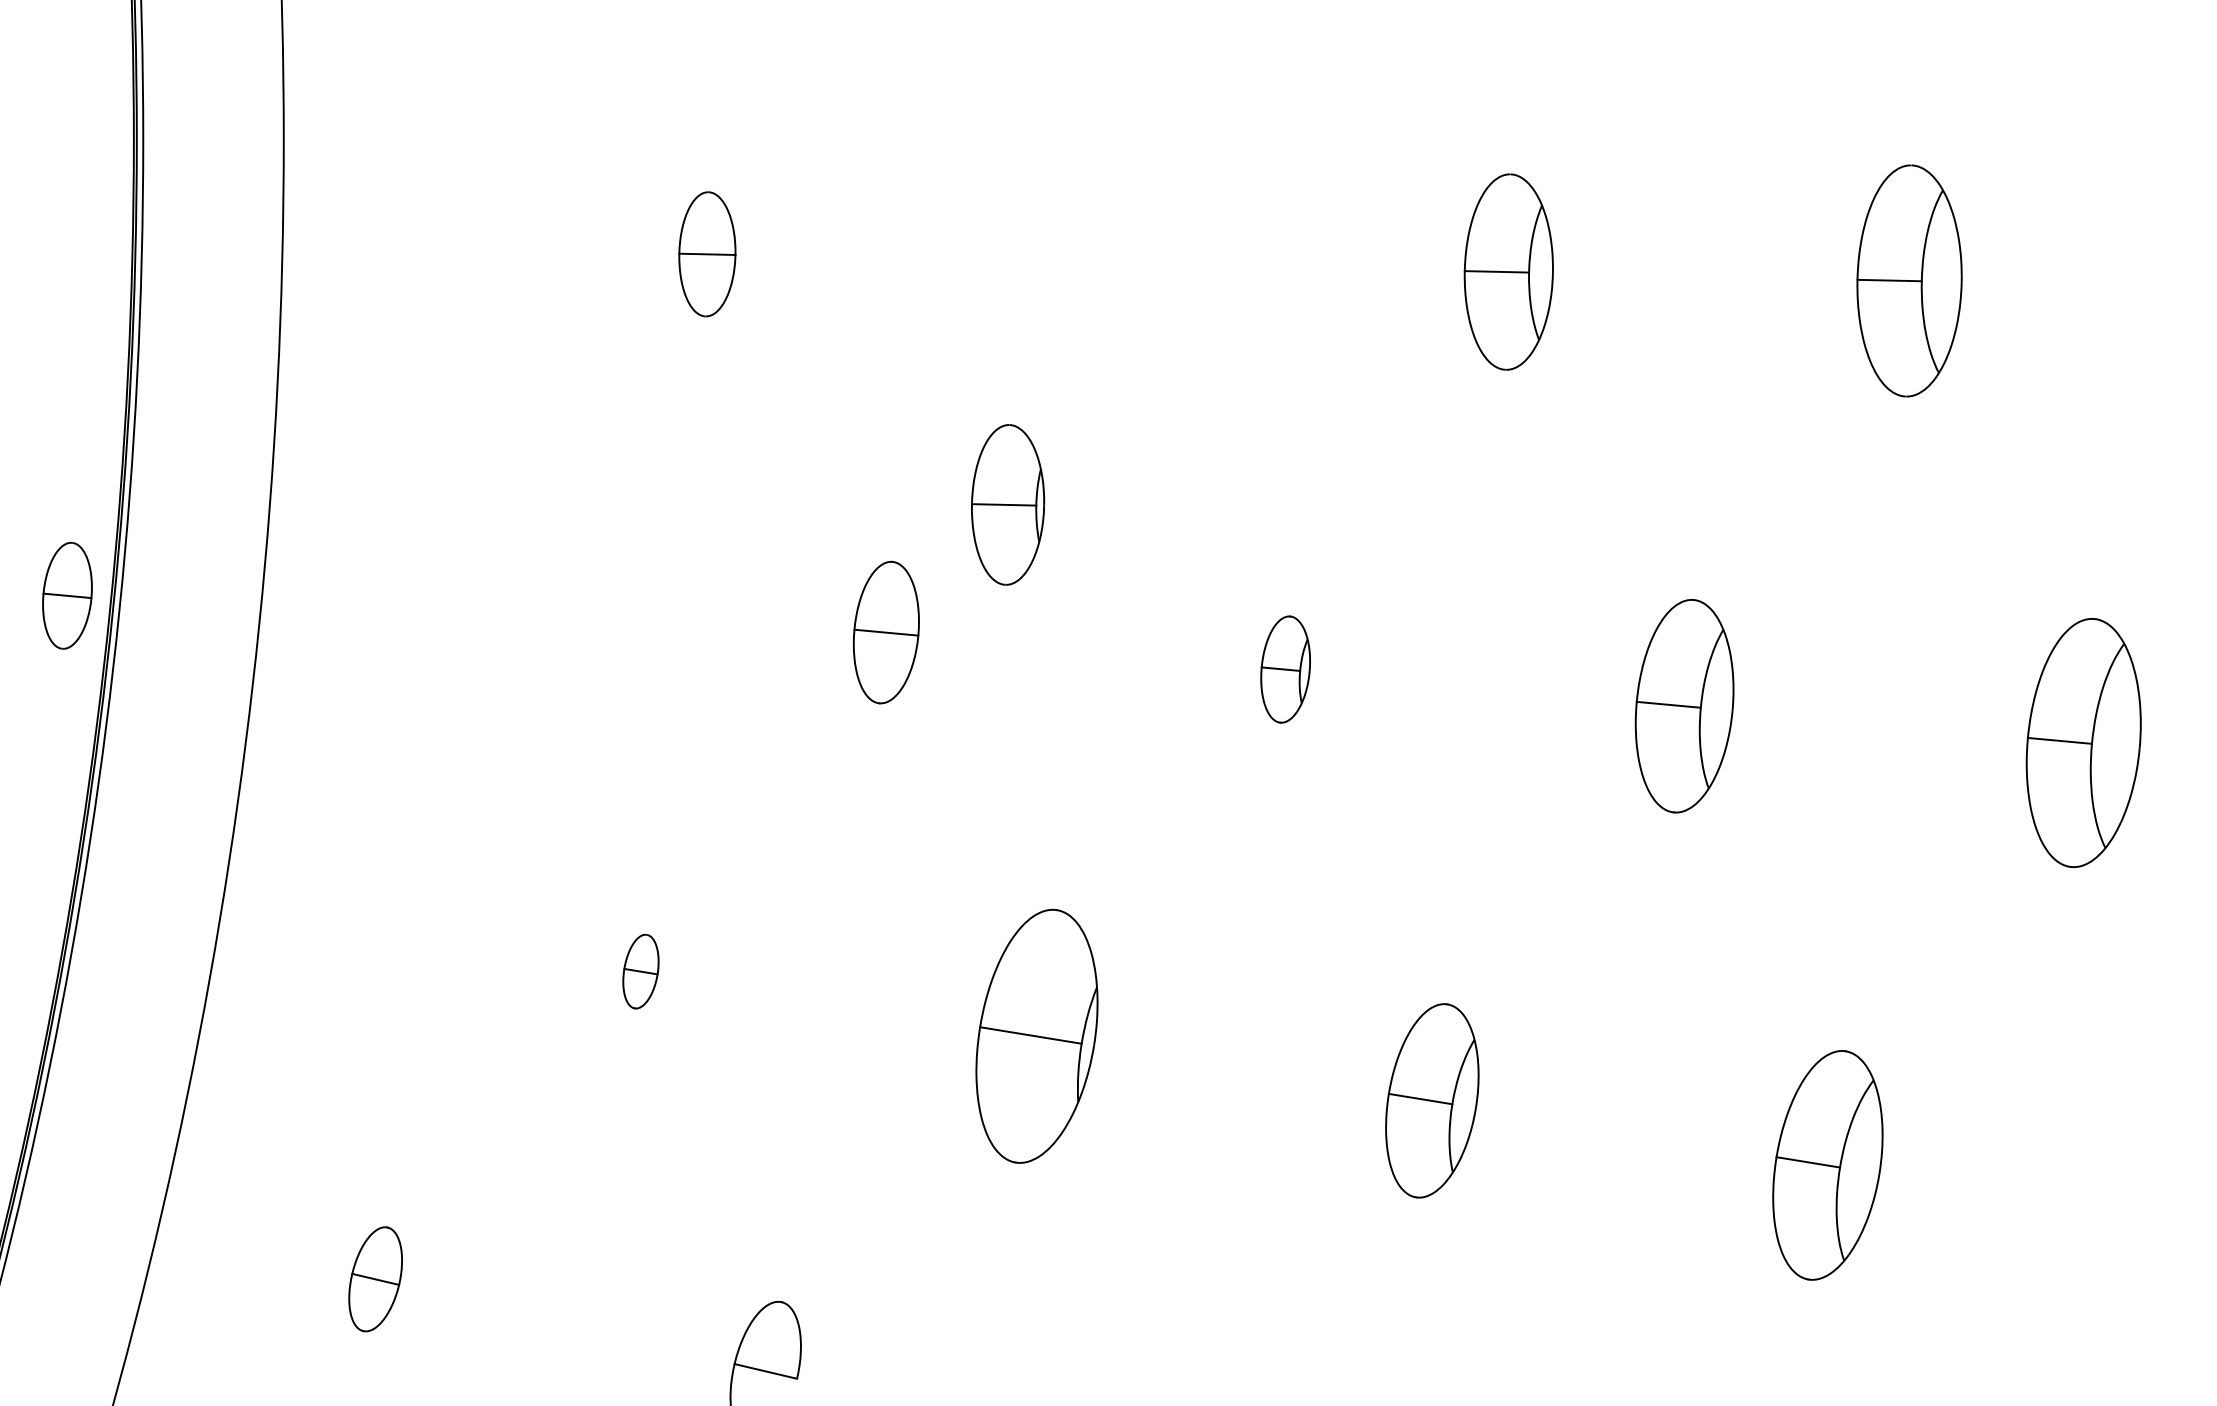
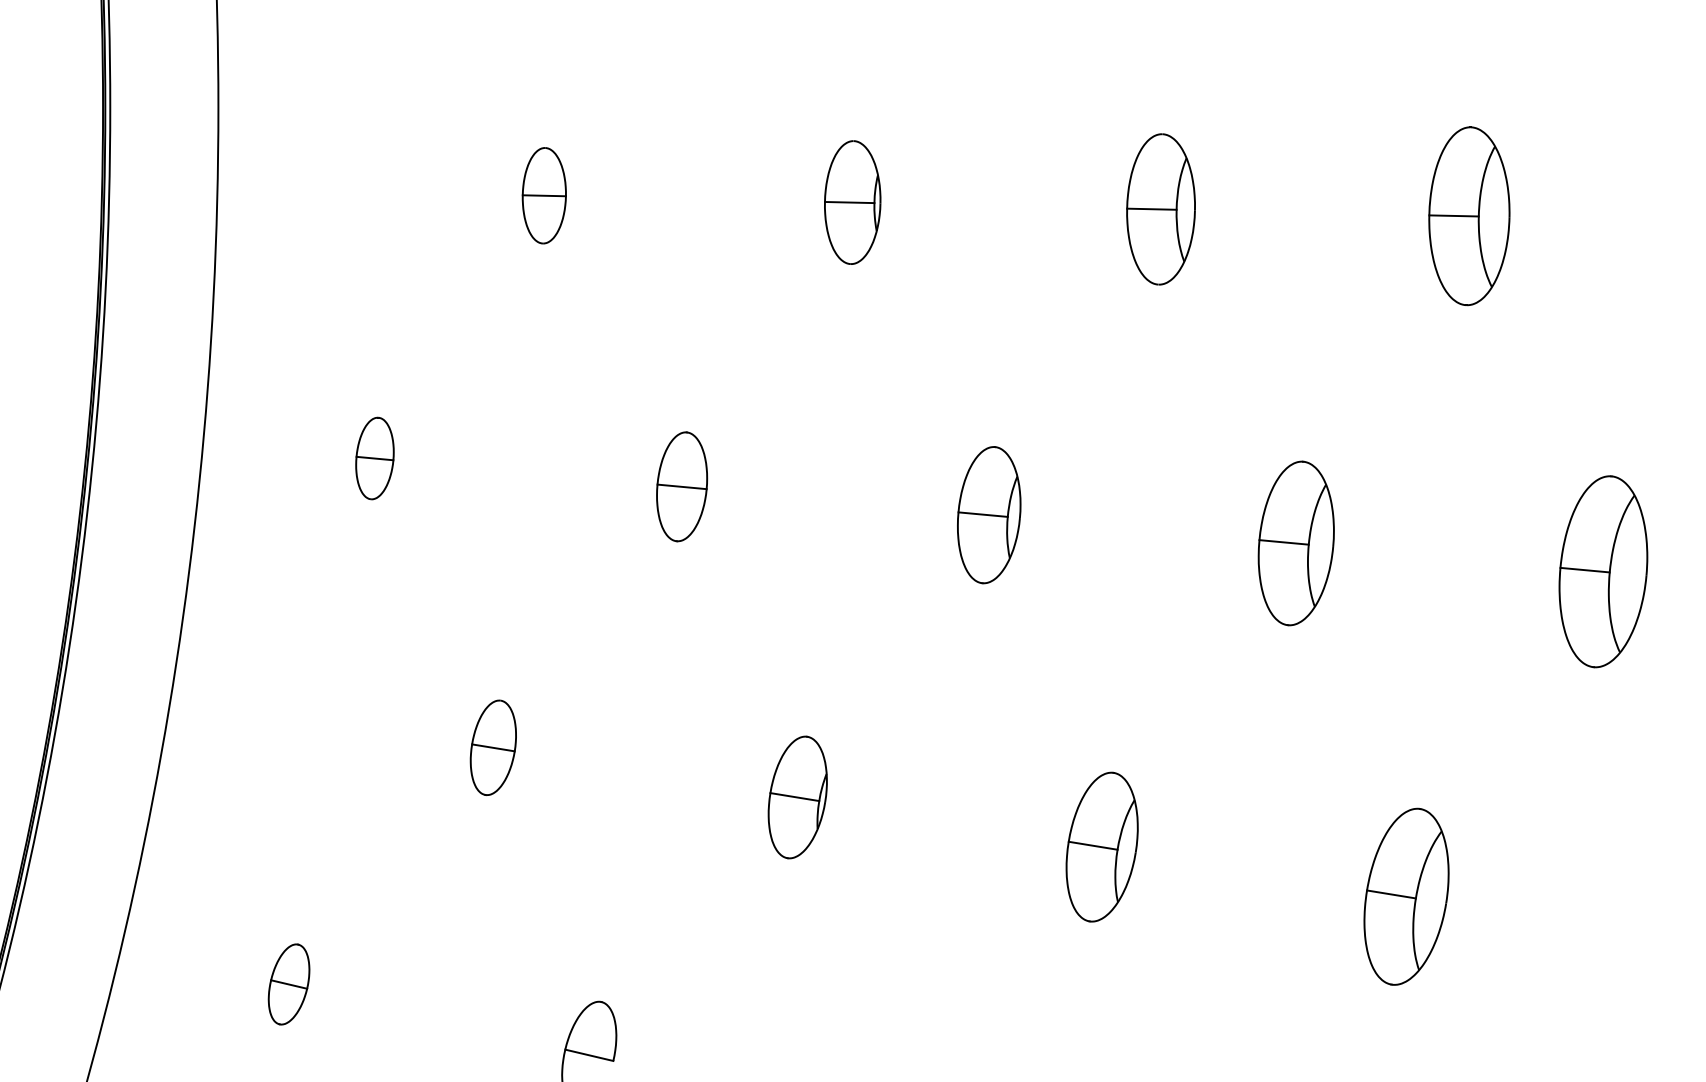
part: (1007, 504) -> (852, 202), moved
part: (66, 595) -> (374, 458), moved
part: (1285, 669) -> (989, 515), size x1.67
part: (639, 971) -> (492, 747), size x1.67
part: (1036, 1036) -> (797, 797), size x0.62

